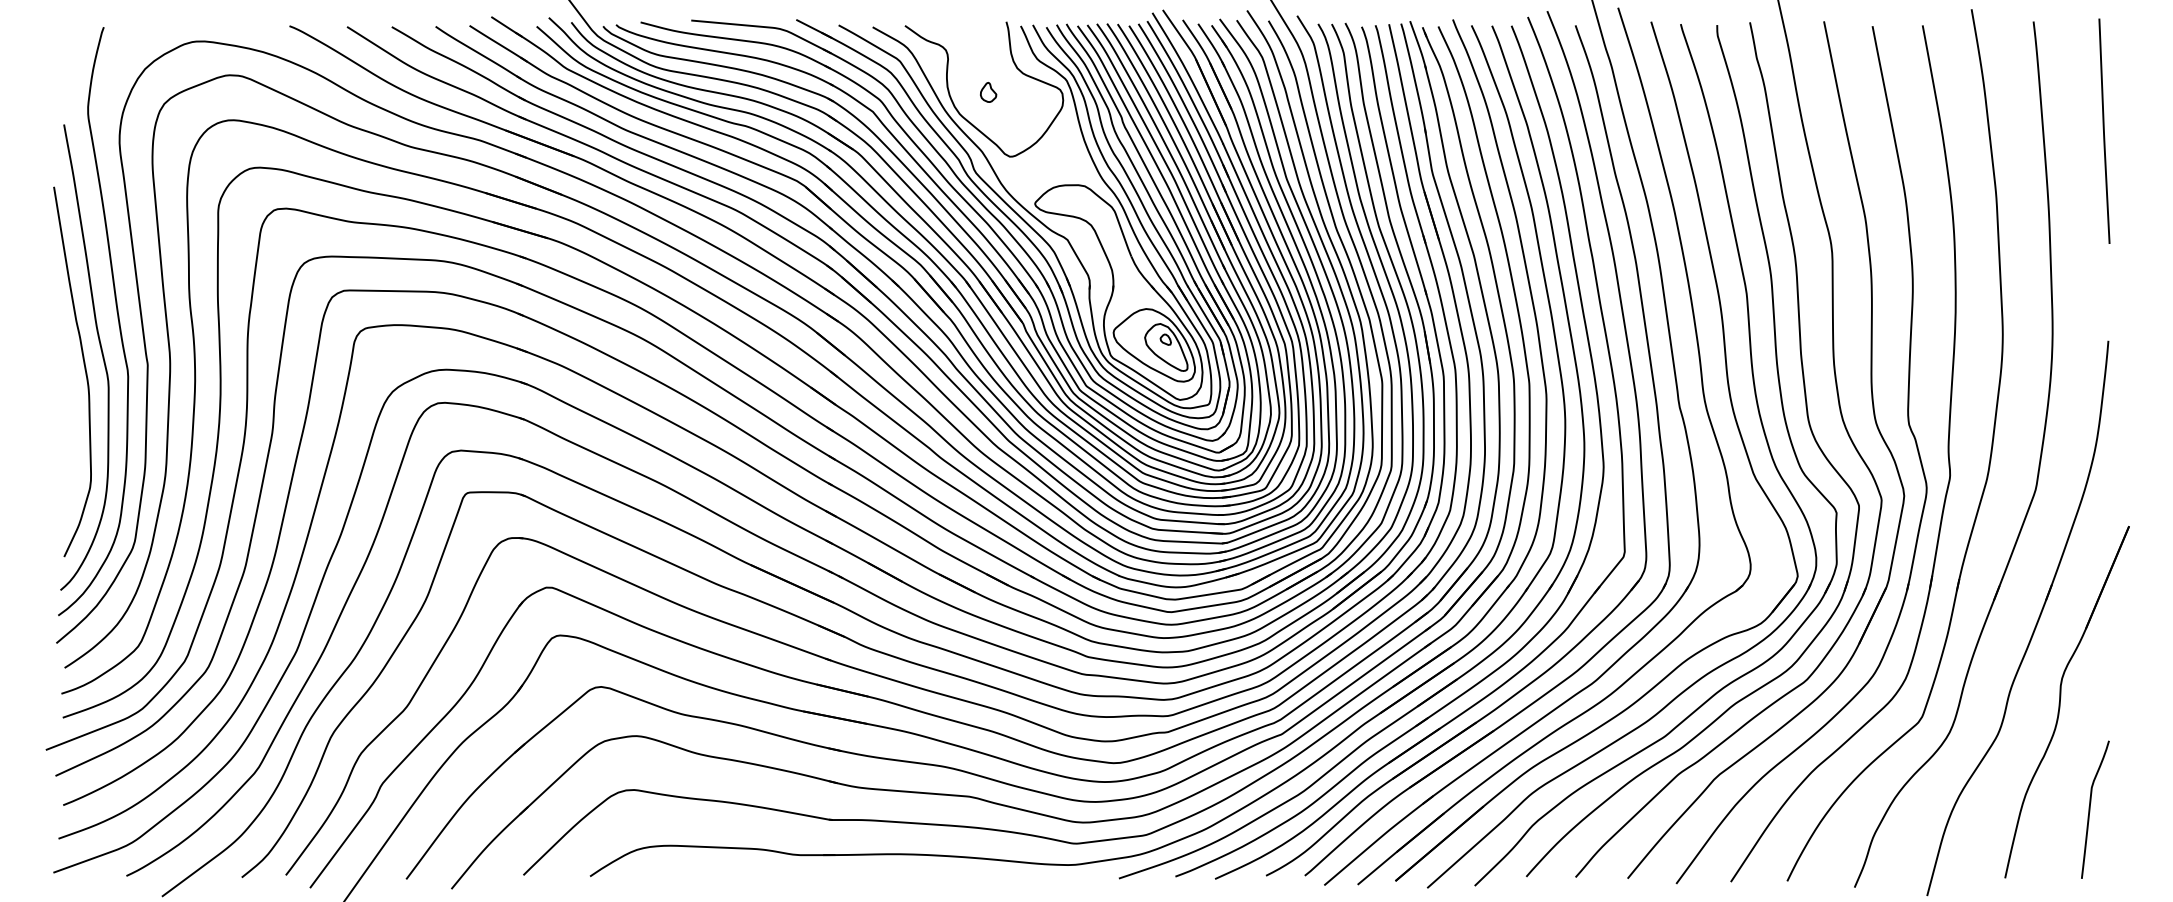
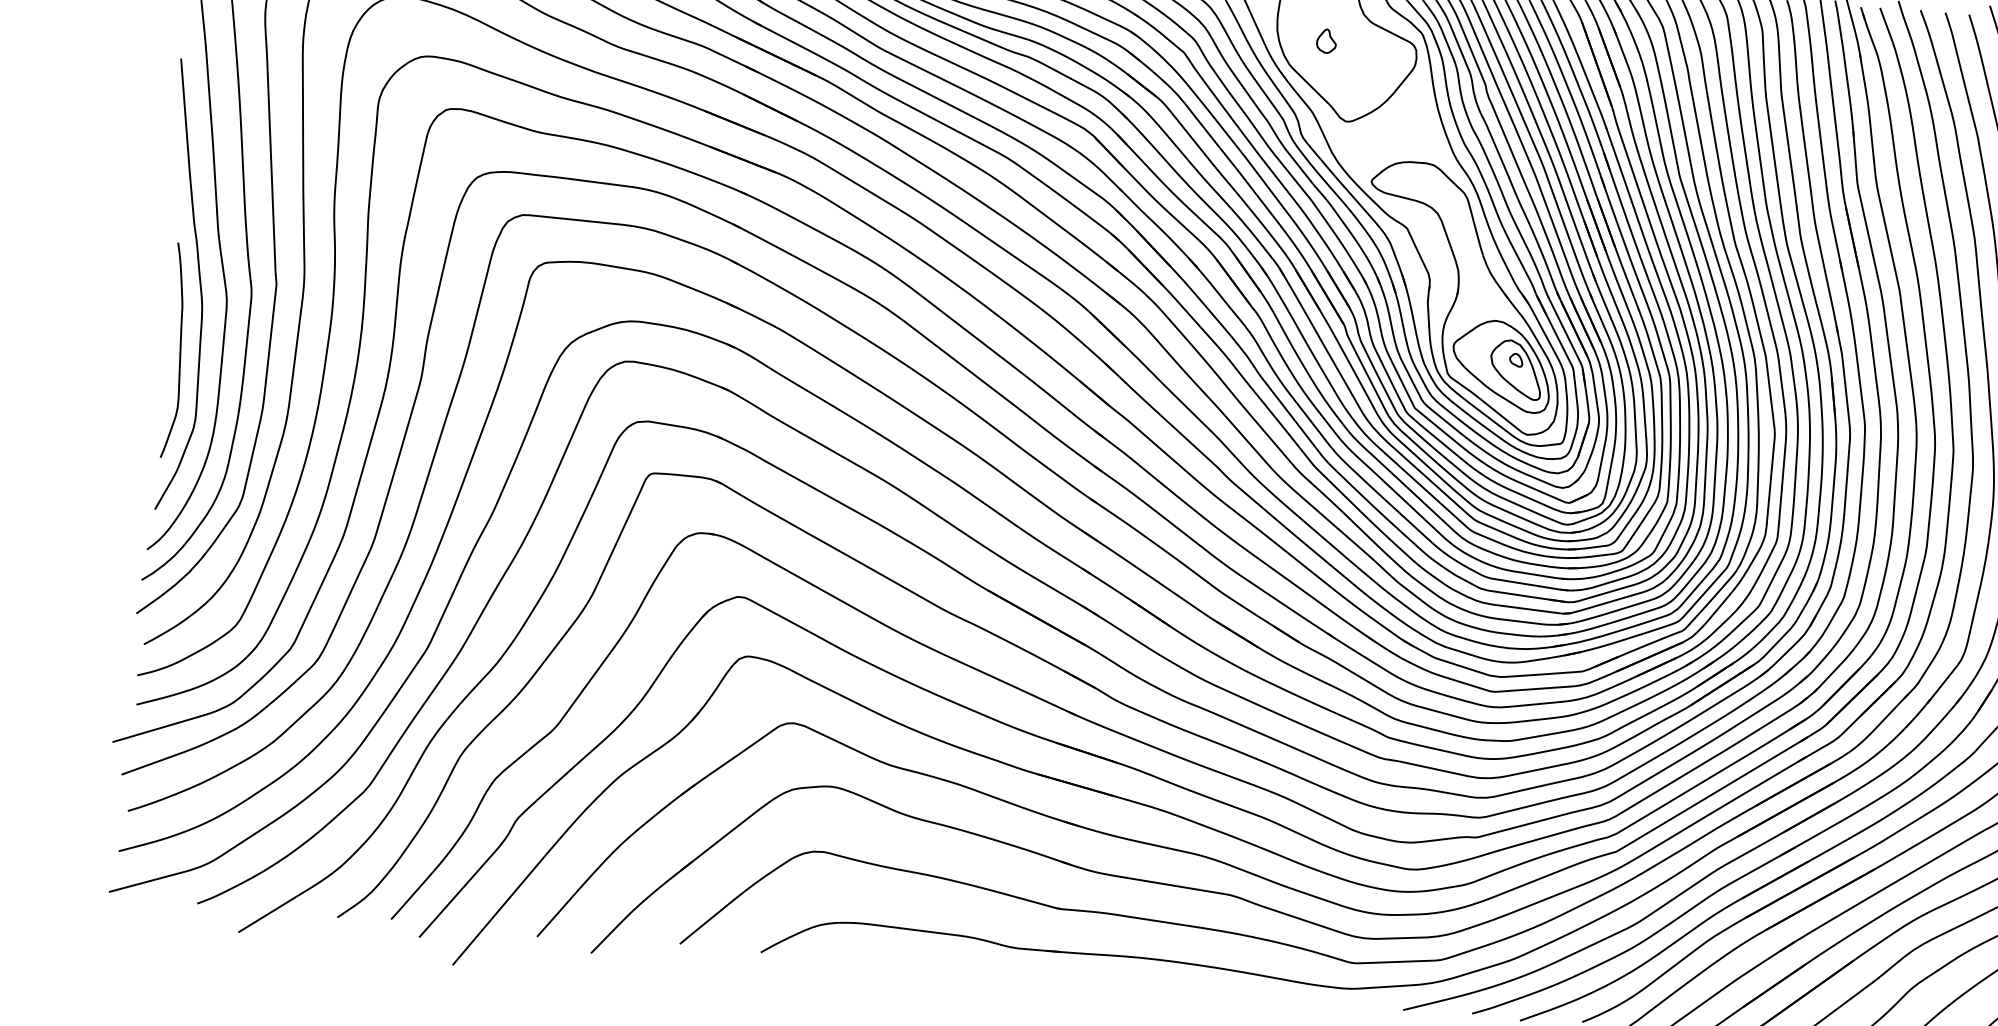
curve: (73, 425) -> (179, 350), added

